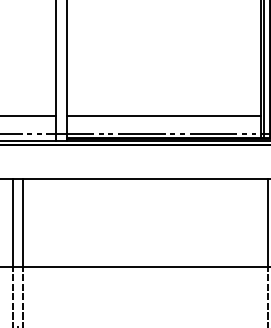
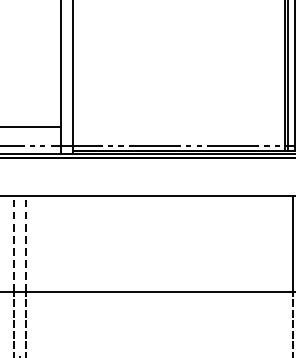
line: (163, 116) -> (178, 127), removed
line: (12, 223) -> (13, 244), solid -> dashed
line: (23, 223) -> (25, 244), solid -> dashed

